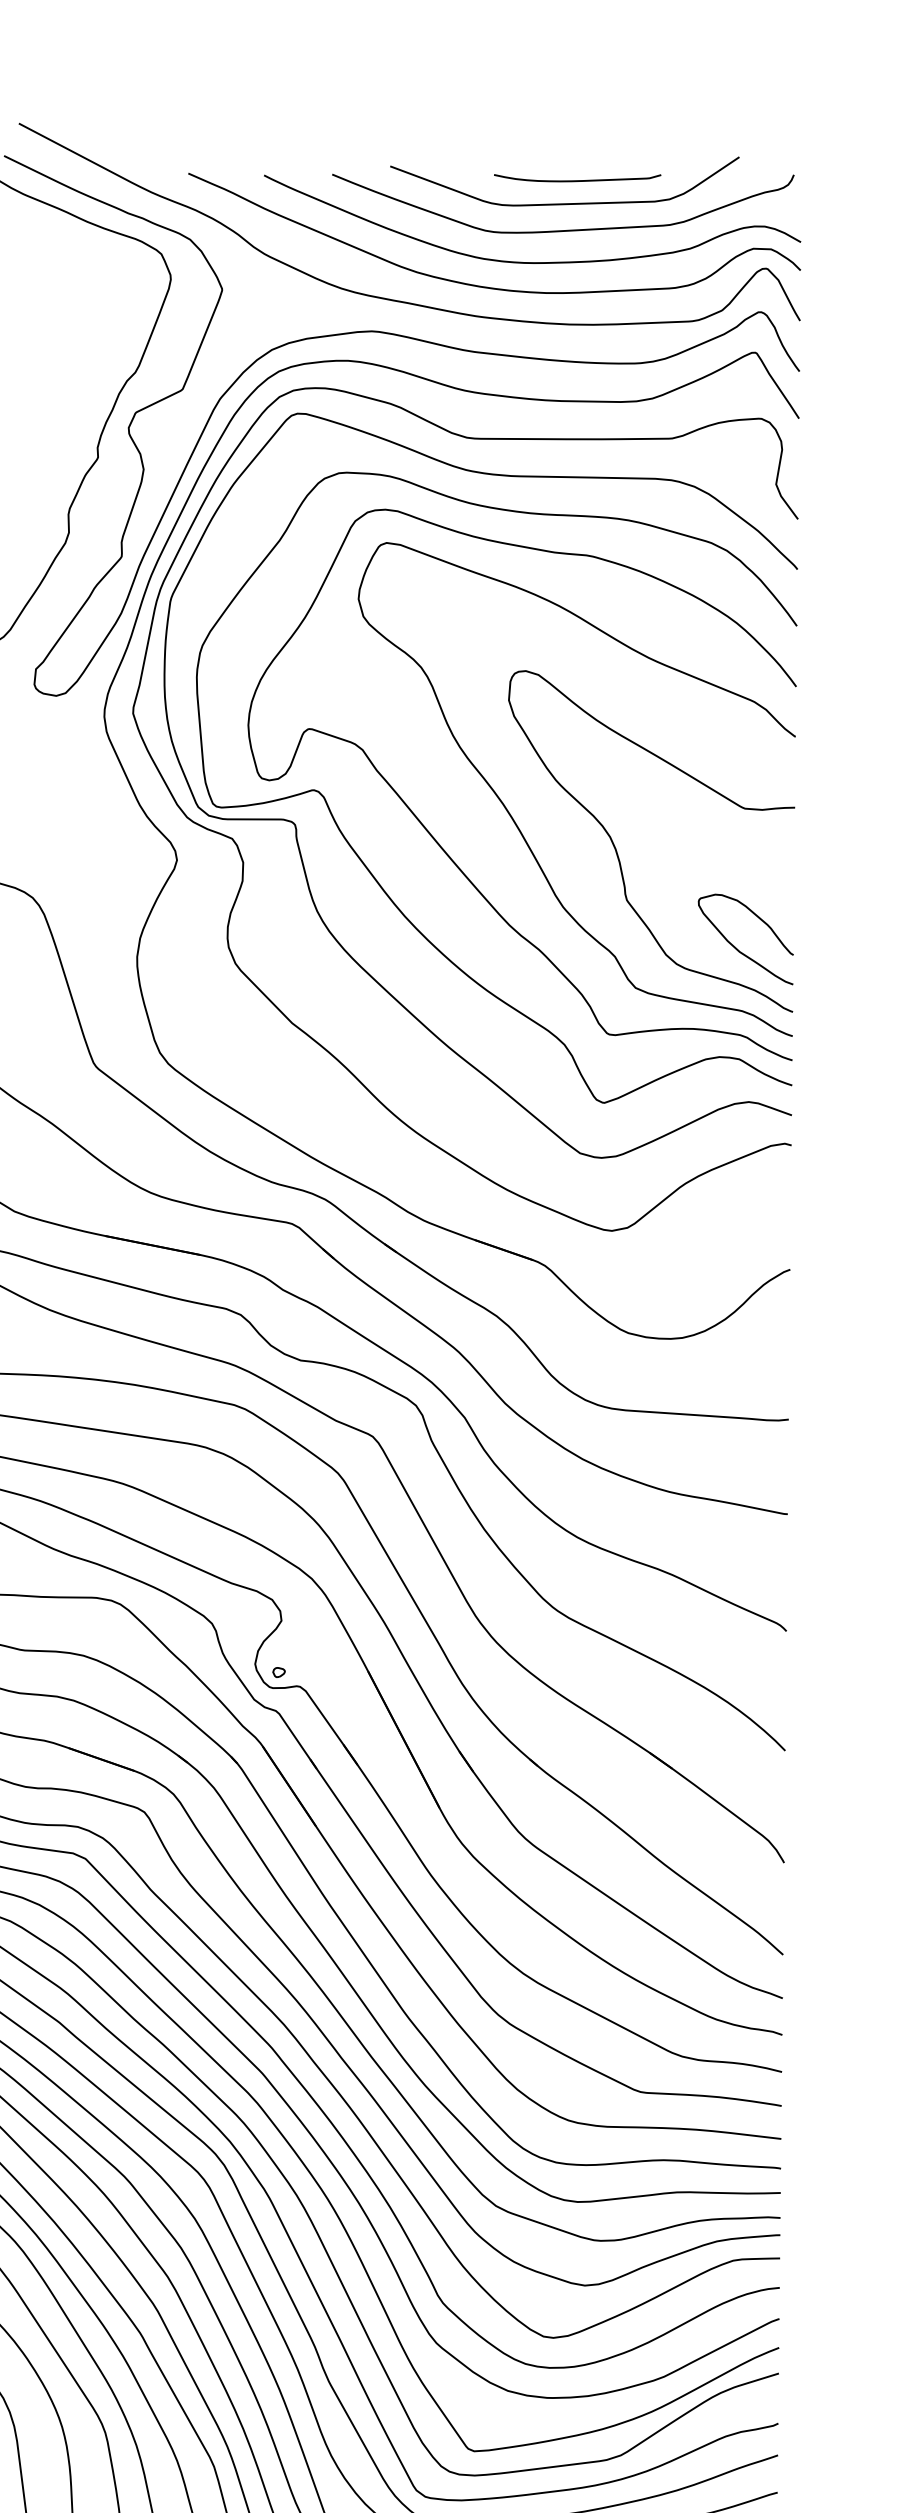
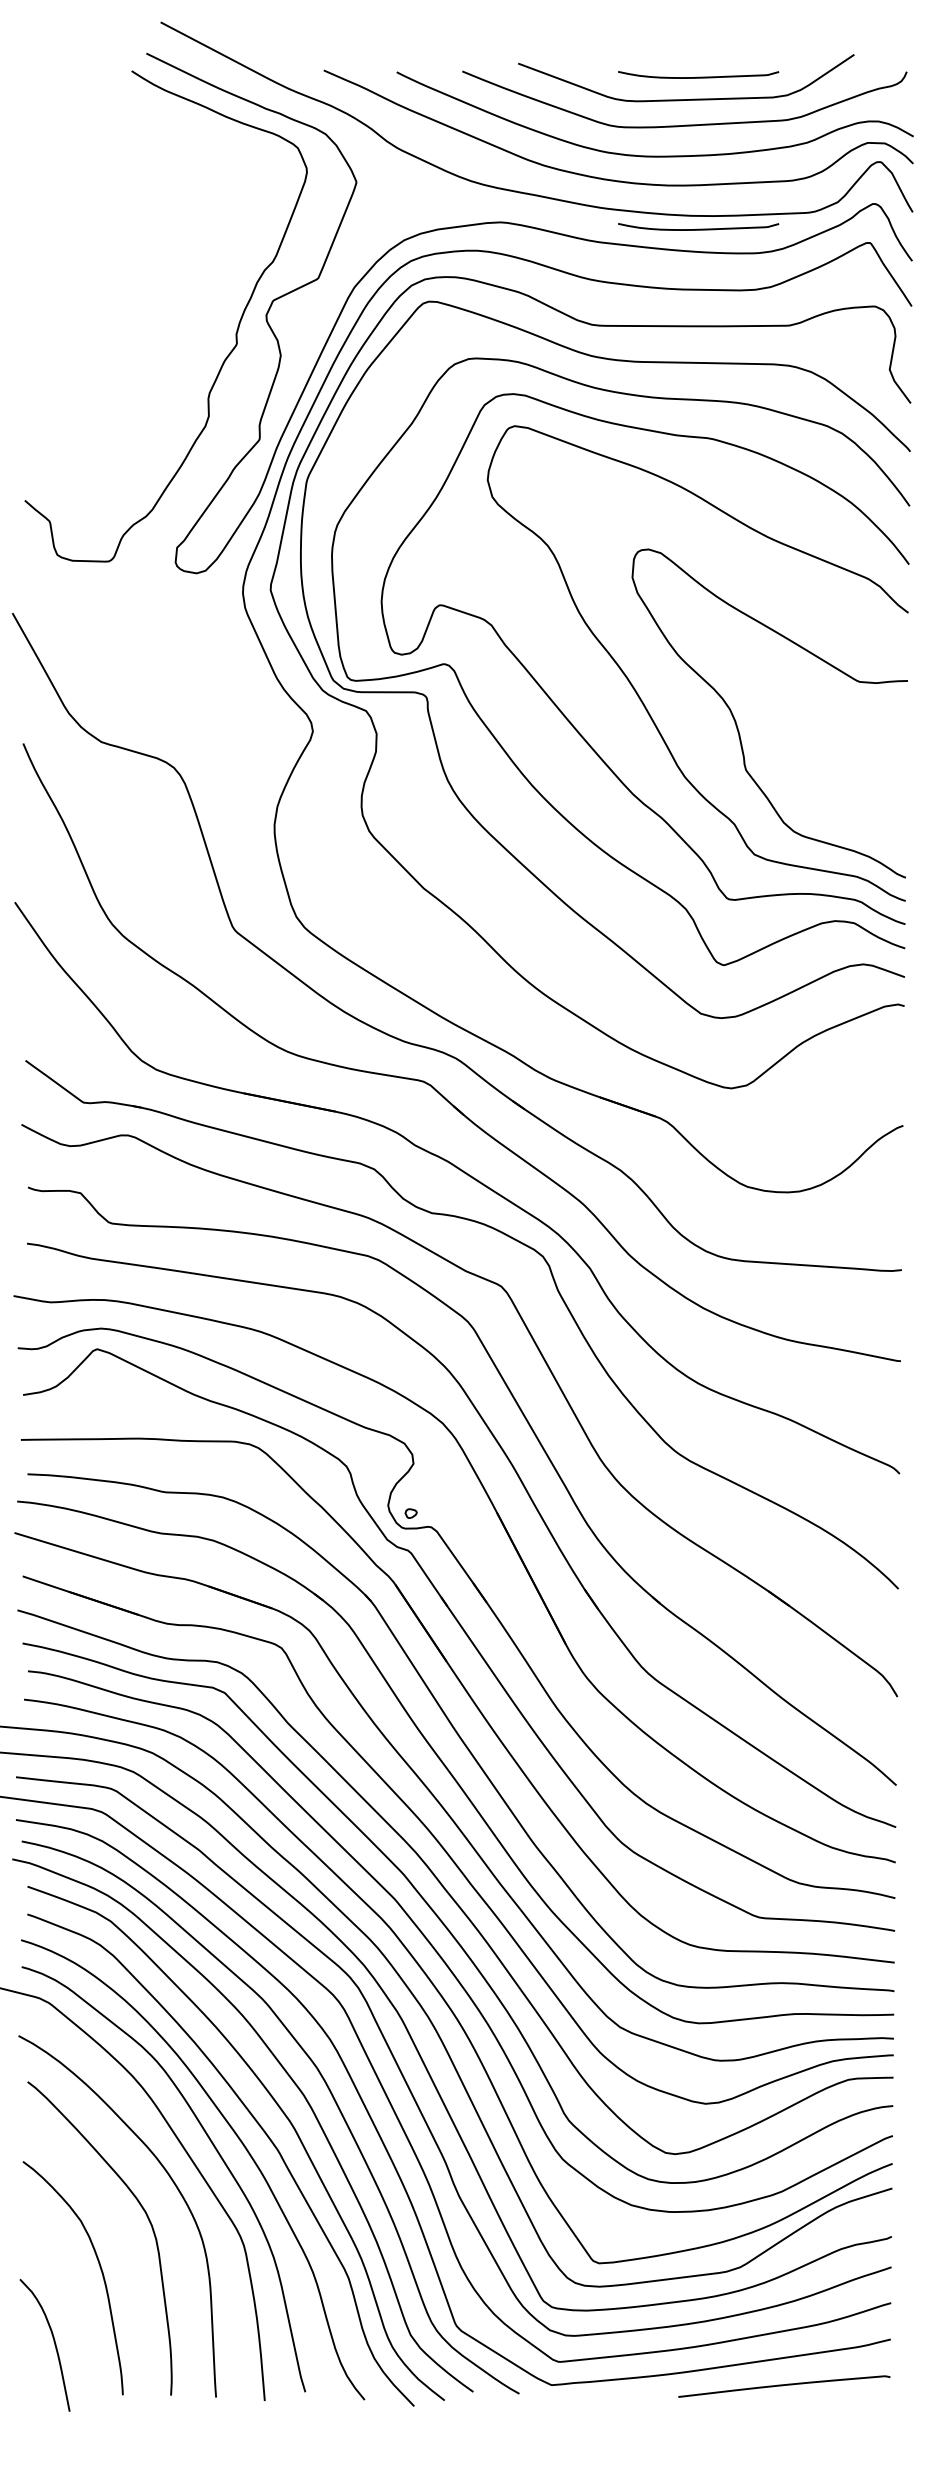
curve: (577, 337) -> (698, 228), added
curve: (736, 947) -> (851, 815), removed

